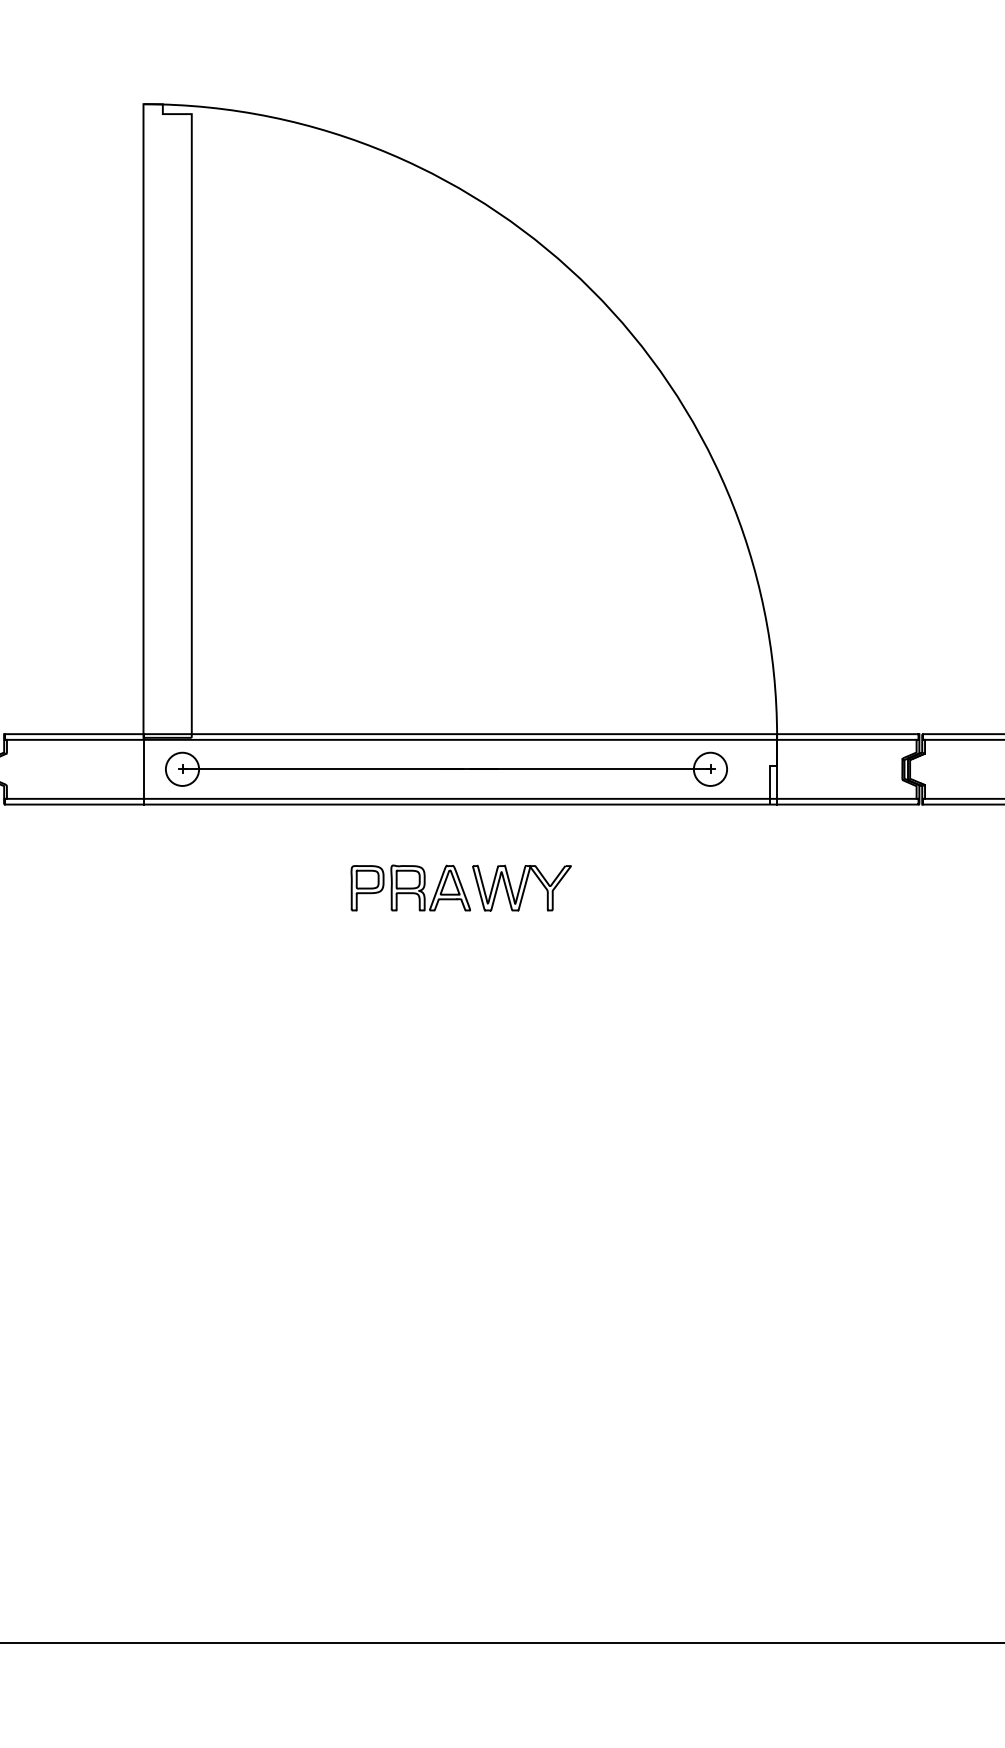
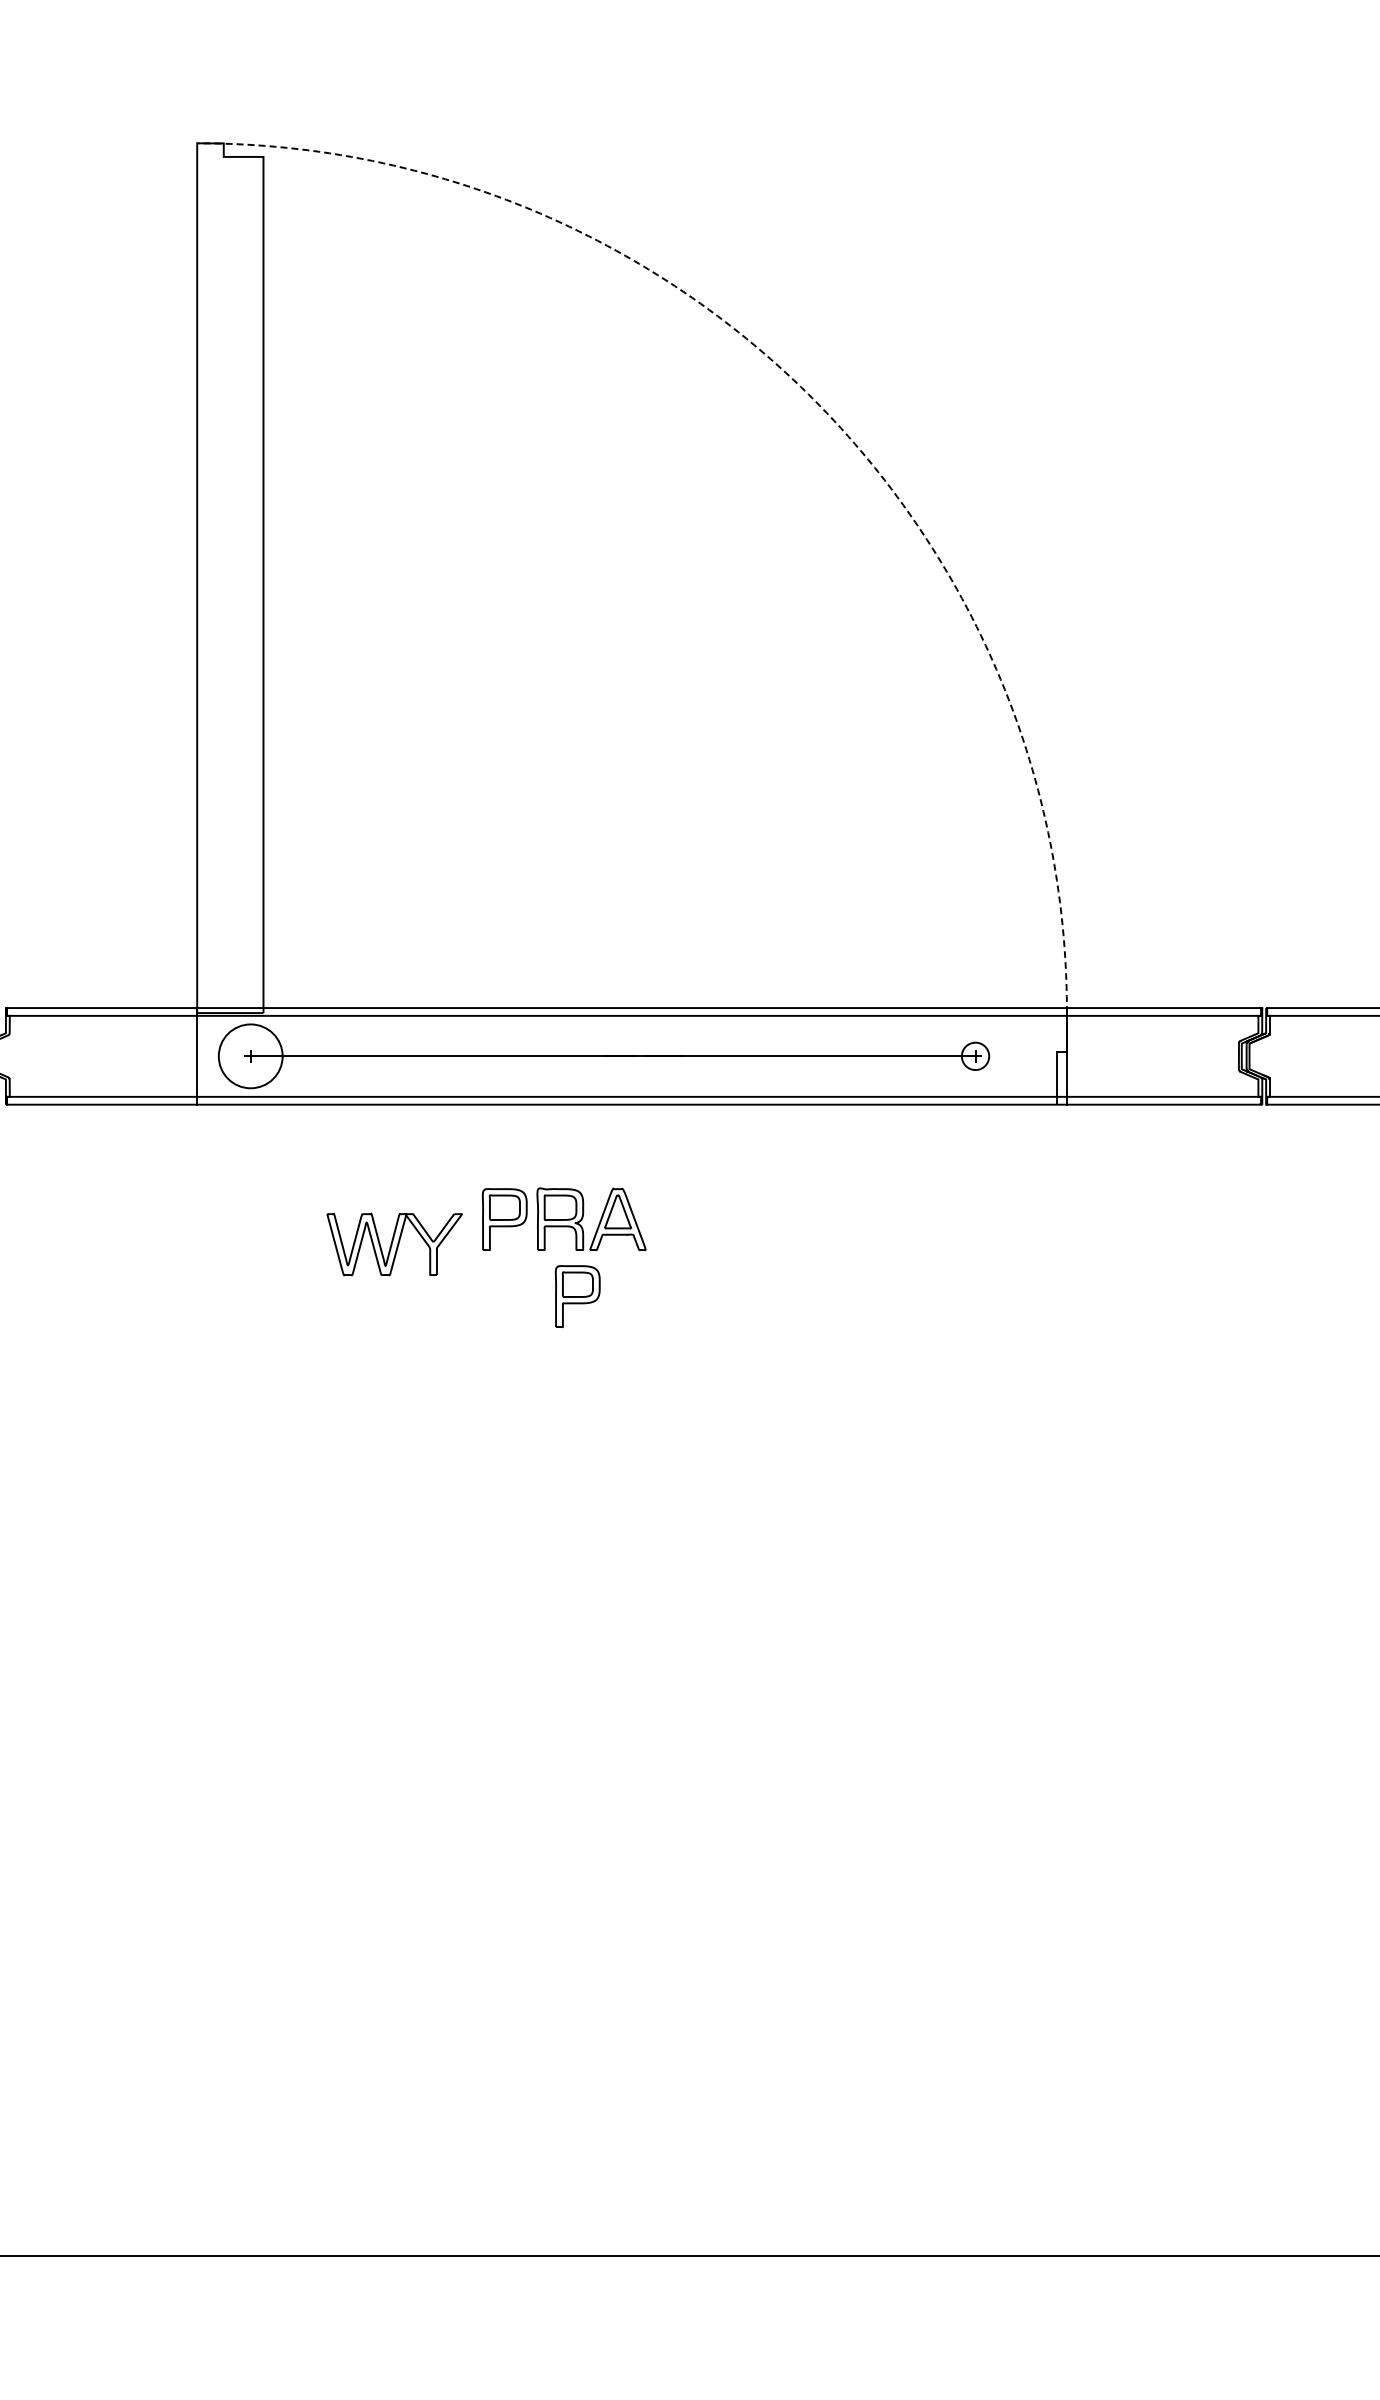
arc: (591, 290) -> (812, 398), solid -> dashed
circle: (182, 769) -> (250, 1056), size x1.4
circle: (710, 769) -> (975, 1056), size x0.6
part: (521, 888) -> (394, 1244), moved
part: (420, 944) -> (577, 1296), added

